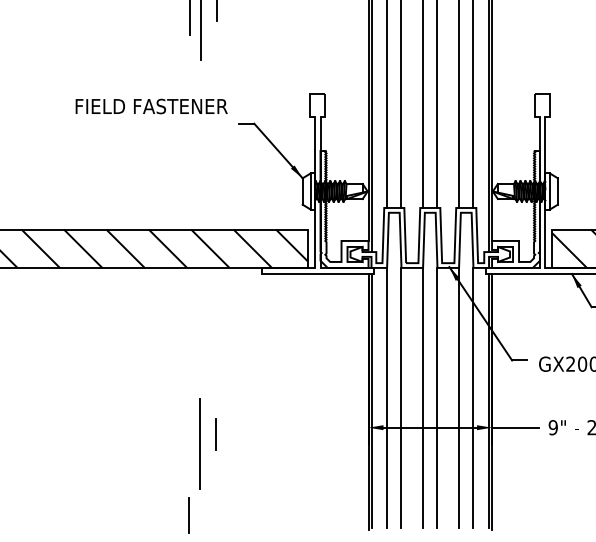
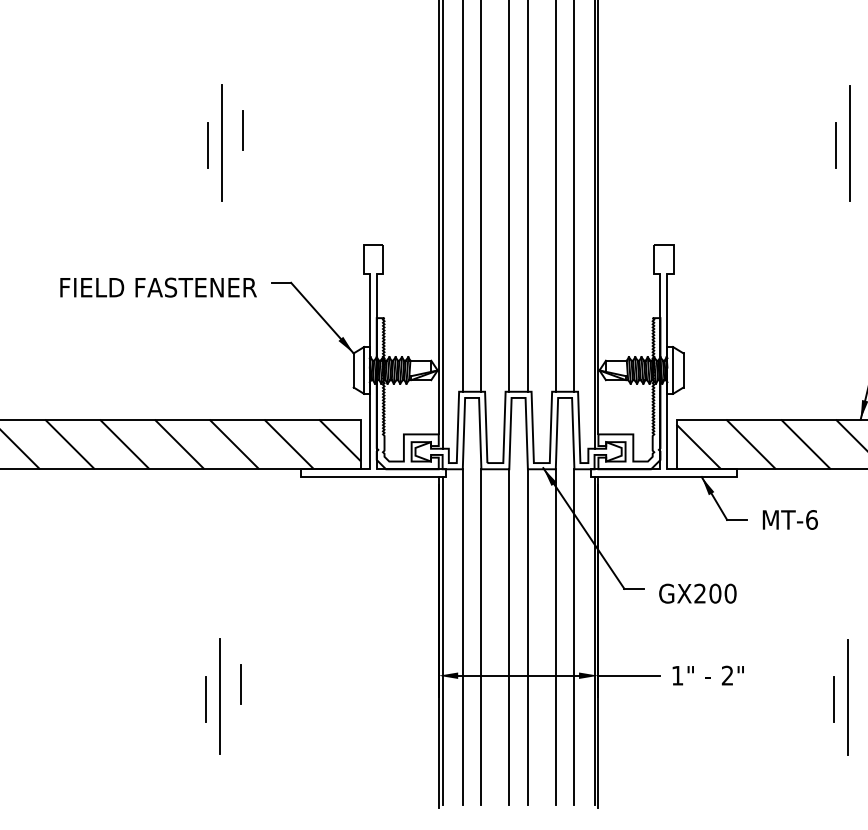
text: (151, 106) -> (158, 287), moved
text: (553, 427) -> (677, 675), 9" -> 1"
line: (188, 515) -> (205, 699), moved

